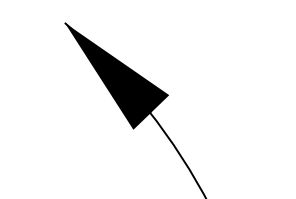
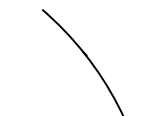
fill: (117, 76) -> (69, 37), removed

